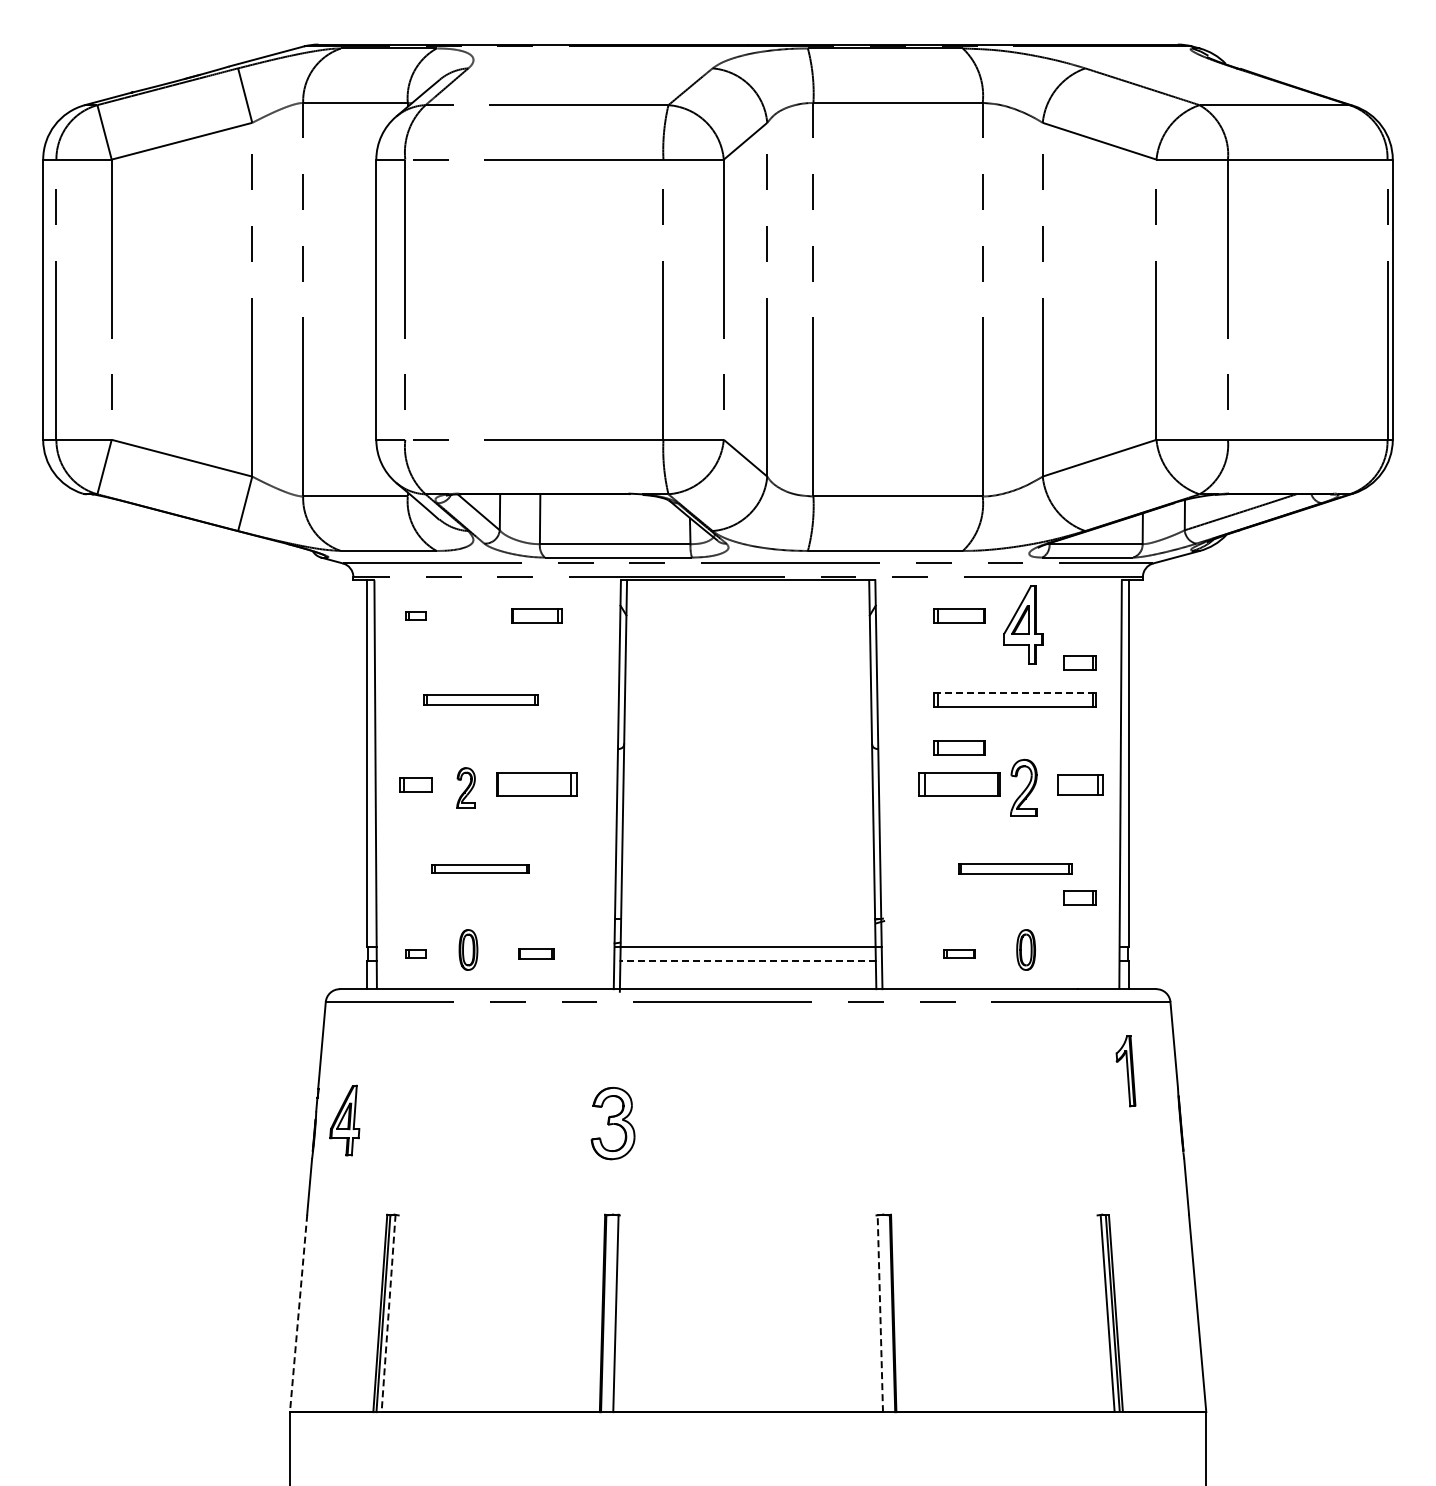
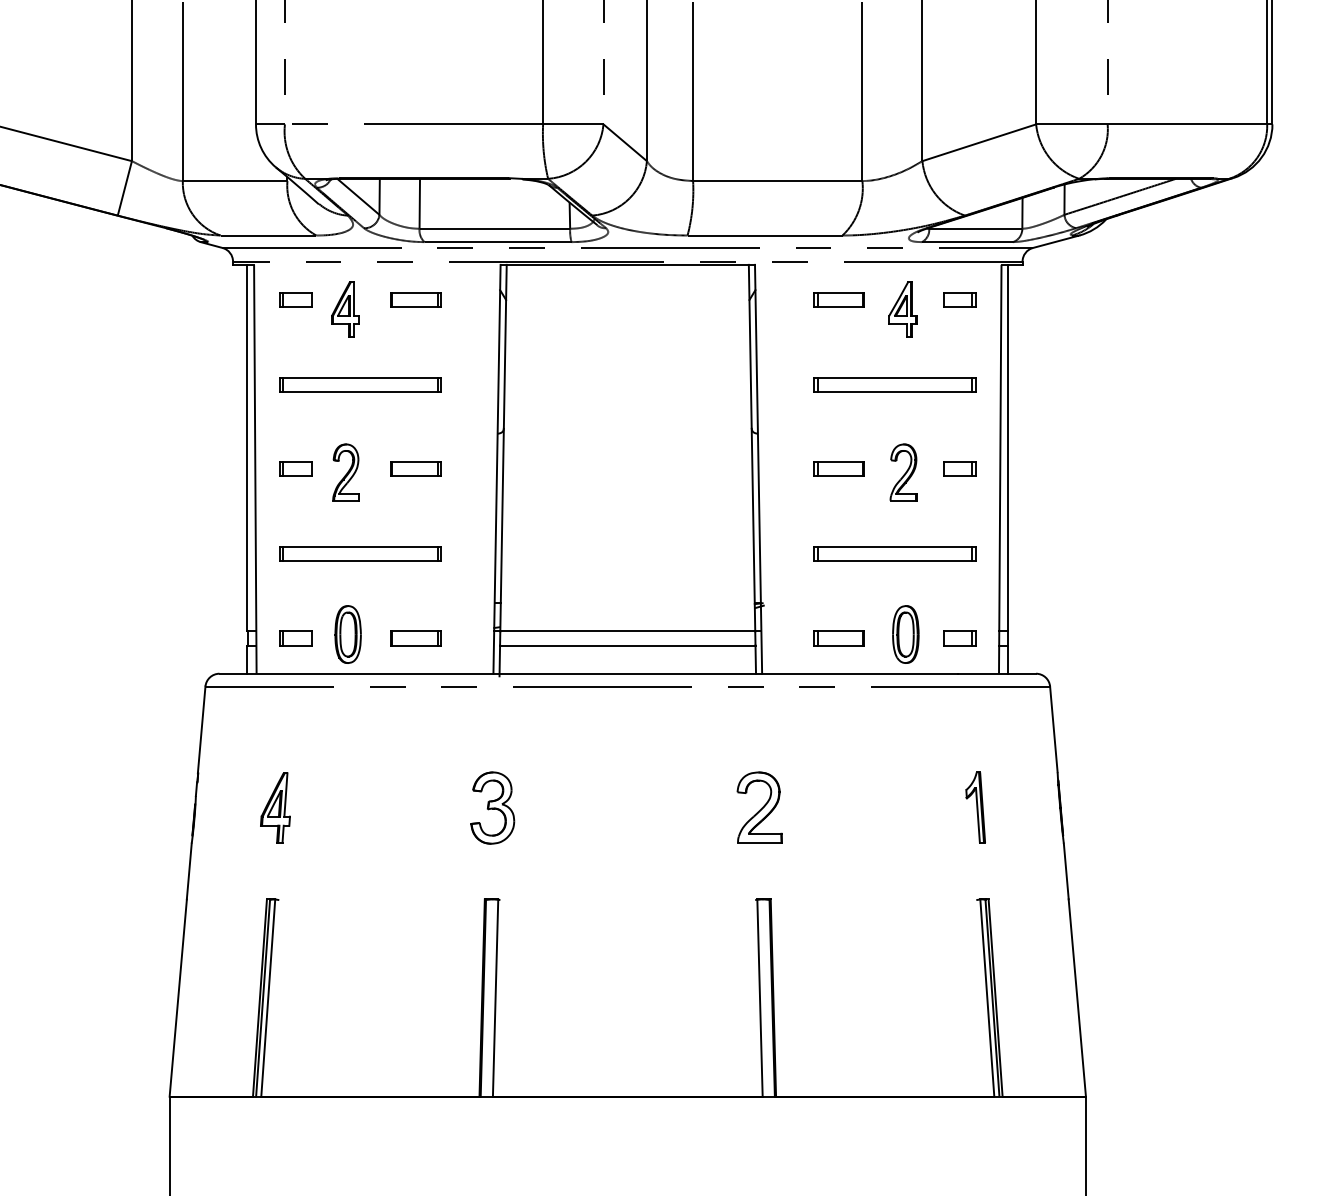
part: (415, 615) -> (295, 300), size x1.67
part: (465, 624) -> (345, 309), added
part: (1022, 624) -> (902, 309), size x0.71
part: (1079, 662) -> (959, 300), moved
line: (1015, 693) -> (895, 378), dashed -> solid
part: (480, 699) -> (360, 384), size x1.43
part: (959, 747) -> (839, 432), removed
part: (536, 784) -> (416, 469), size x0.62
part: (959, 784) -> (839, 469), size x0.62
part: (1079, 784) -> (959, 469), size x0.71
part: (465, 787) -> (345, 472), size x1.43
part: (480, 868) -> (360, 553), size x1.67
part: (1014, 868) -> (894, 553), size x1.43
part: (1079, 897) -> (959, 638), moved
part: (468, 949) -> (348, 634), size x1.43
part: (1025, 949) -> (905, 634), size x1.43
part: (415, 953) -> (295, 638), size x1.67
part: (536, 953) -> (416, 638), size x1.43
part: (959, 953) -> (839, 638), size x1.67
line: (748, 960) -> (628, 645), dashed -> solid
part: (1125, 1071) -> (975, 808), moved
part: (344, 1120) -> (275, 808), moved
part: (880, 1123) -> (760, 808), added
line: (298, 1313) -> (178, 998), dashed -> solid
line: (388, 1313) -> (268, 998), dashed -> solid
line: (880, 1313) -> (760, 998), dashed -> solid

